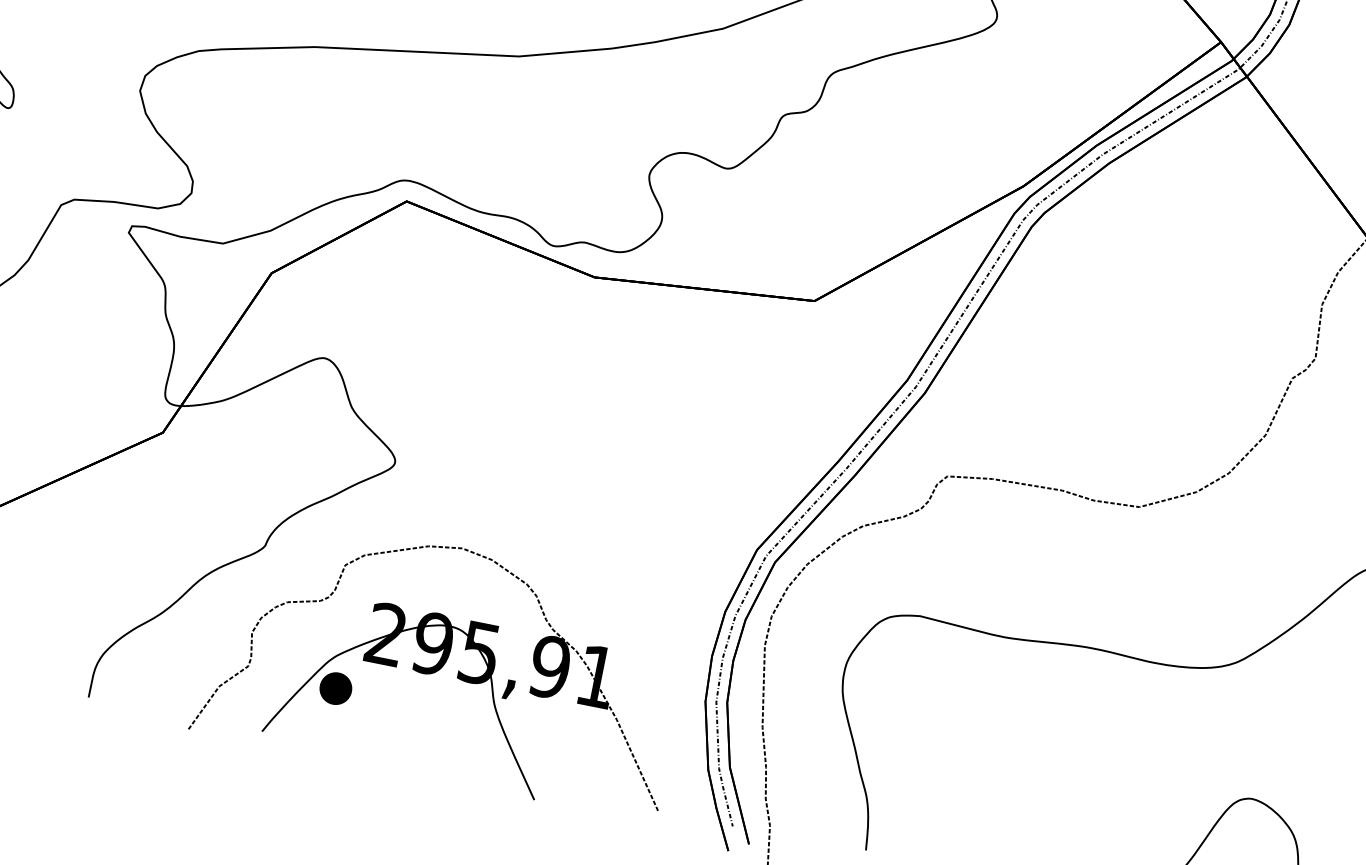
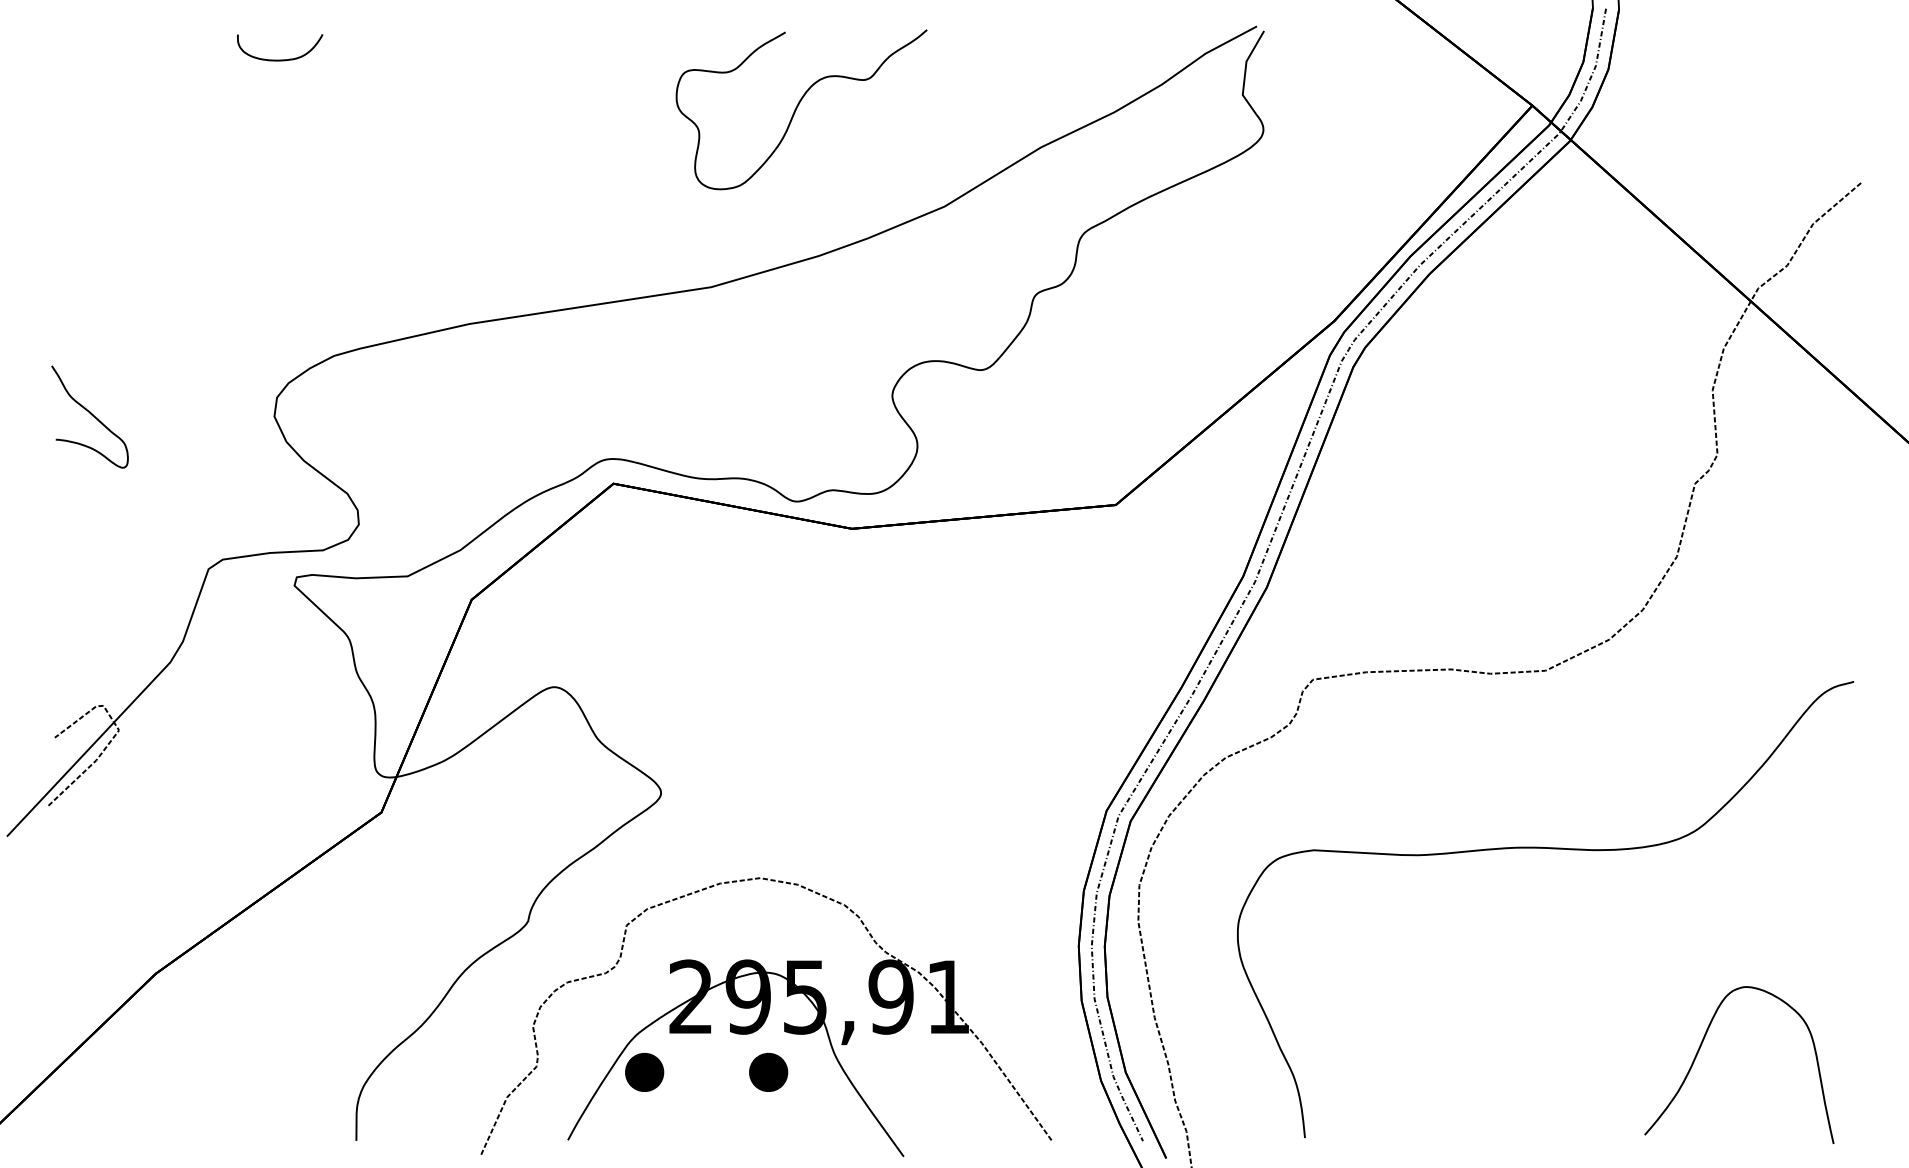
part: (437, 708) -> (768, 1072), added

